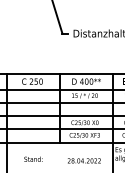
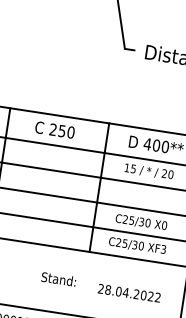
text: (33, 158) -> (59, 277), moved

